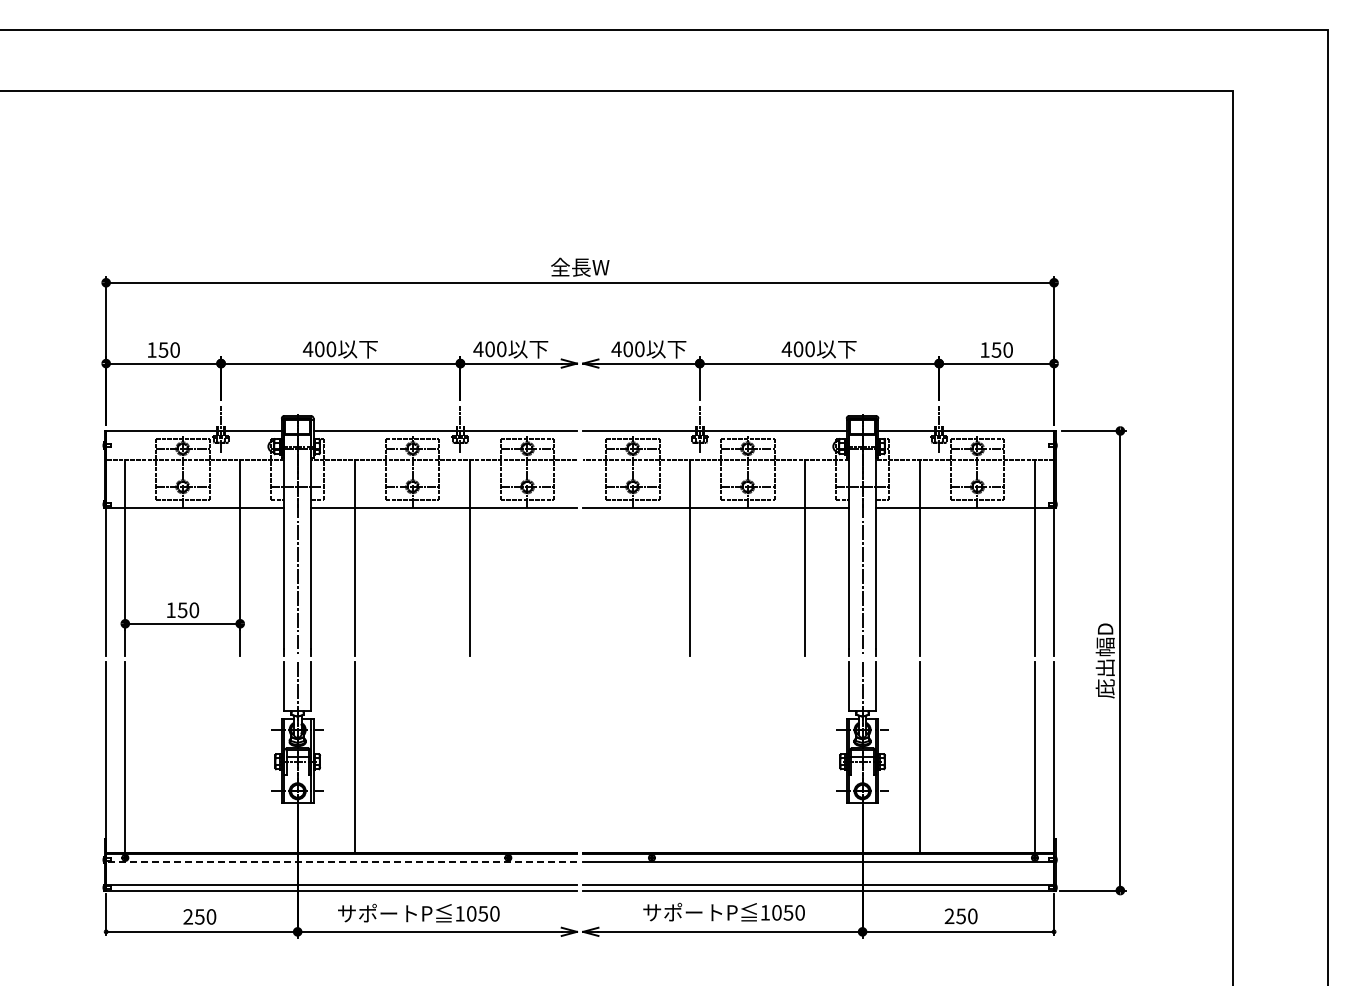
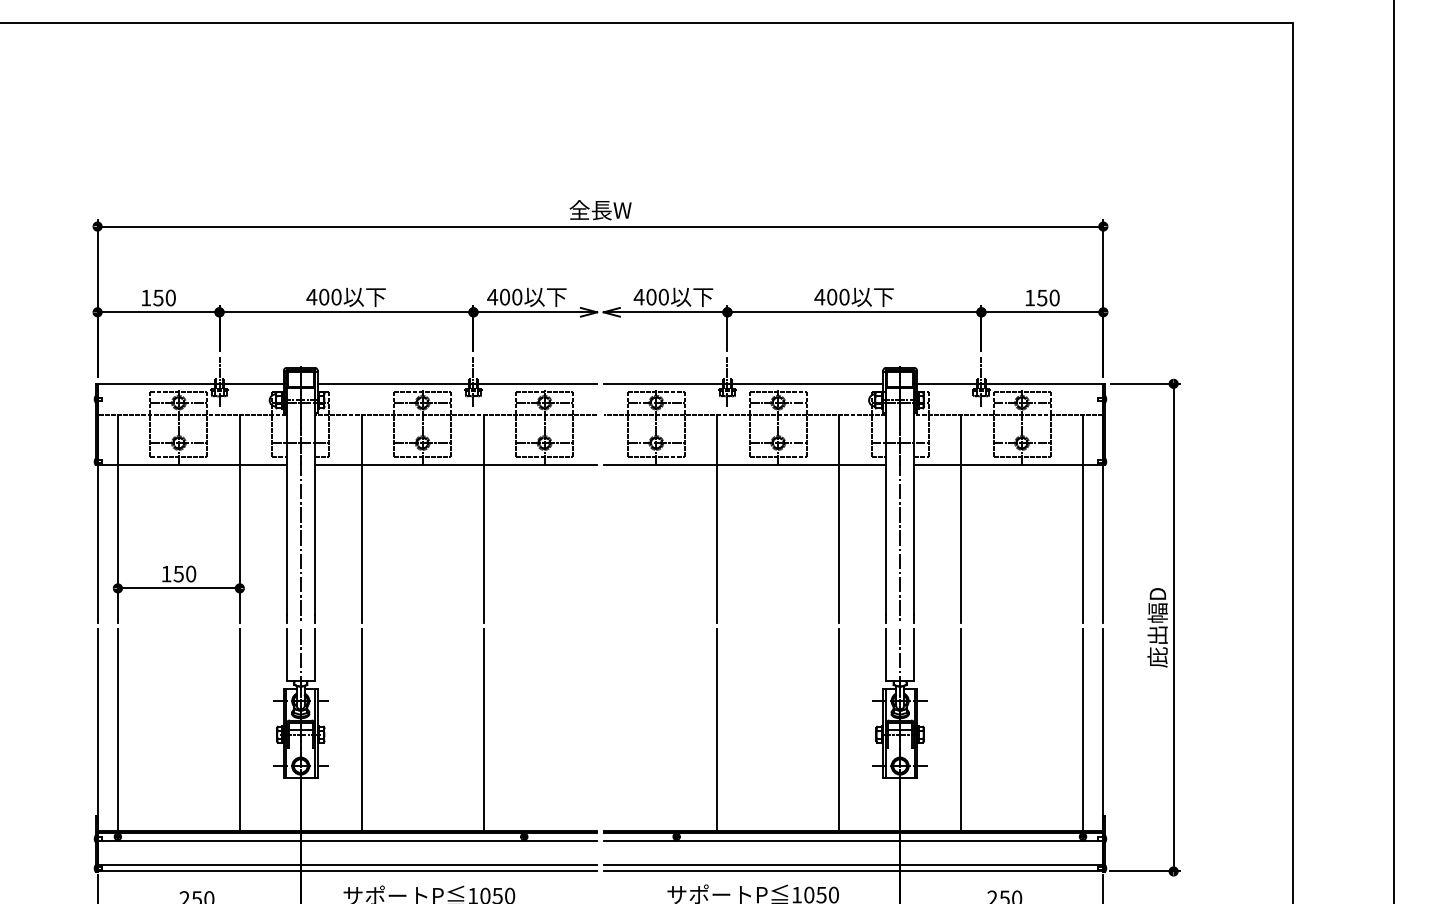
line: (240, 757) -> (240, 730), added
line: (470, 757) -> (484, 730), added
line: (690, 757) -> (717, 730), added
line: (805, 757) -> (839, 730), added
line: (341, 862) -> (347, 841), dashed -> solid

